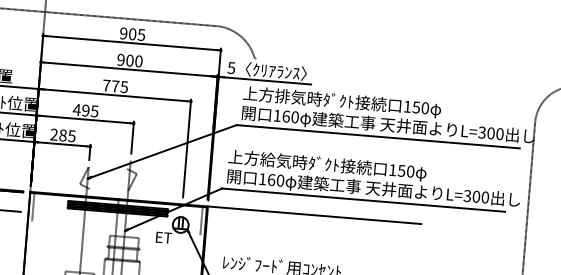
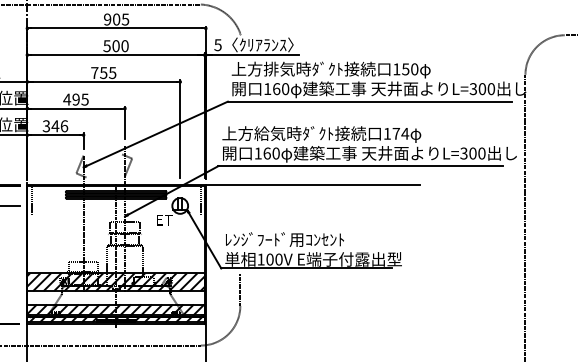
text: (120, 60) -> (106, 46), 900 -> 500
text: (115, 86) -> (103, 73), 775 -> 755
text: (63, 135) -> (55, 126), 285 -> 346
text: (405, 170) -> (400, 133), 150 -> 174

